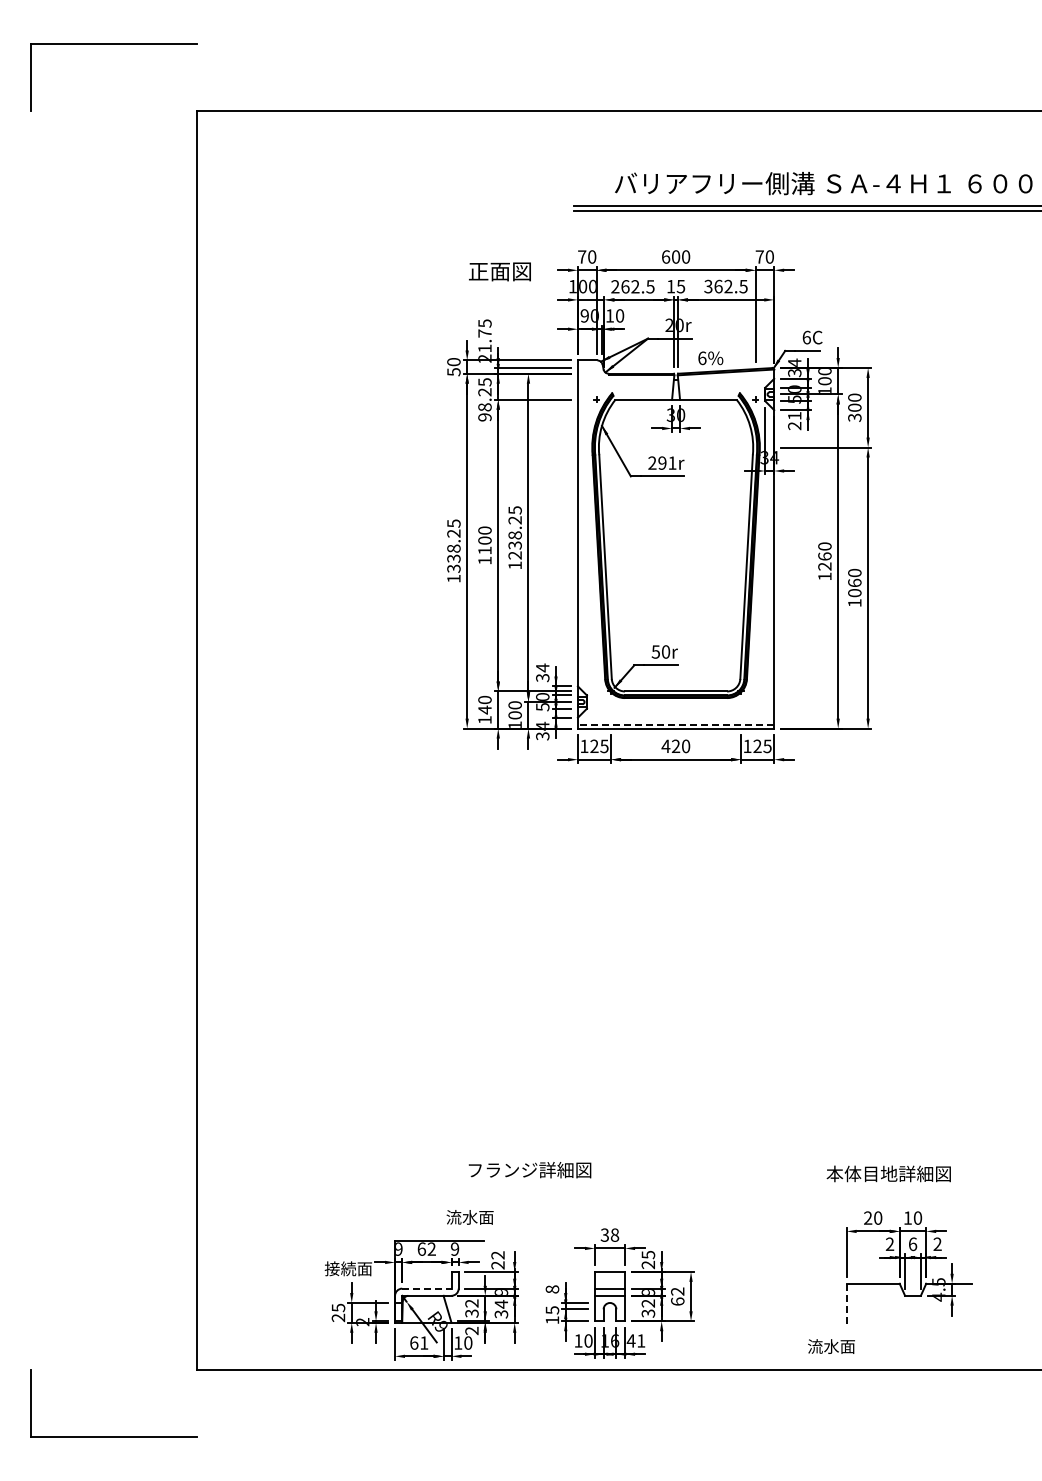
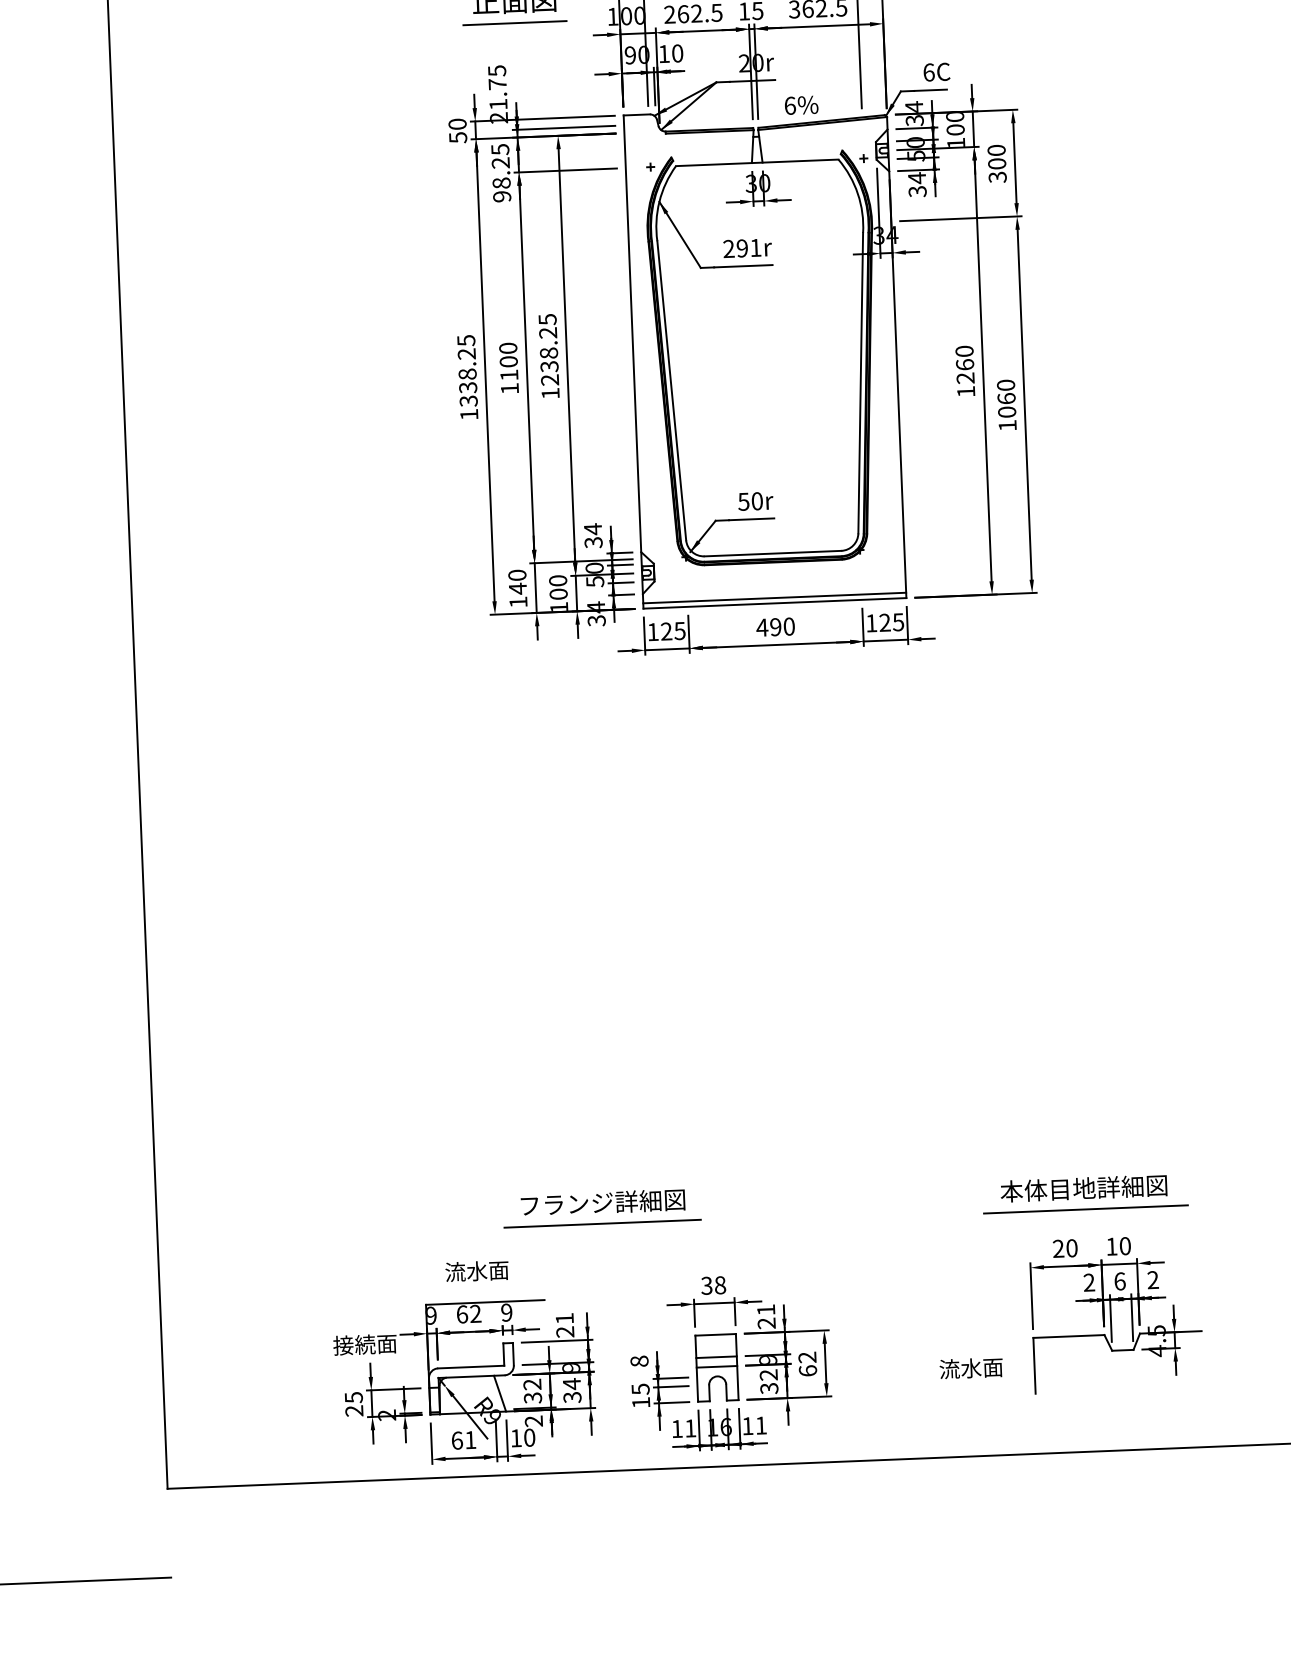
line: (499, 288) -> (514, 23), added
text: (794, 420) -> (917, 184), 21 -> 34
line: (675, 724) -> (773, 597), dashed -> solid
text: (675, 746) -> (775, 627), 420 -> 490
line: (528, 1185) -> (601, 1223), added
line: (889, 1189) -> (1085, 1209), added
text: (469, 1217) -> (476, 1271), moved
text: (497, 1255) -> (564, 1318), 22 -> 21
text: (648, 1255) -> (766, 1310), 25 -> 21
line: (426, 1288) -> (470, 1366), dashed -> solid
line: (846, 1304) -> (1034, 1365), dashed -> solid
text: (588, 1340) -> (690, 1427), 10 -> 11
text: (630, 1340) -> (746, 1425), 41 -> 11
text: (831, 1346) -> (971, 1368), moved

